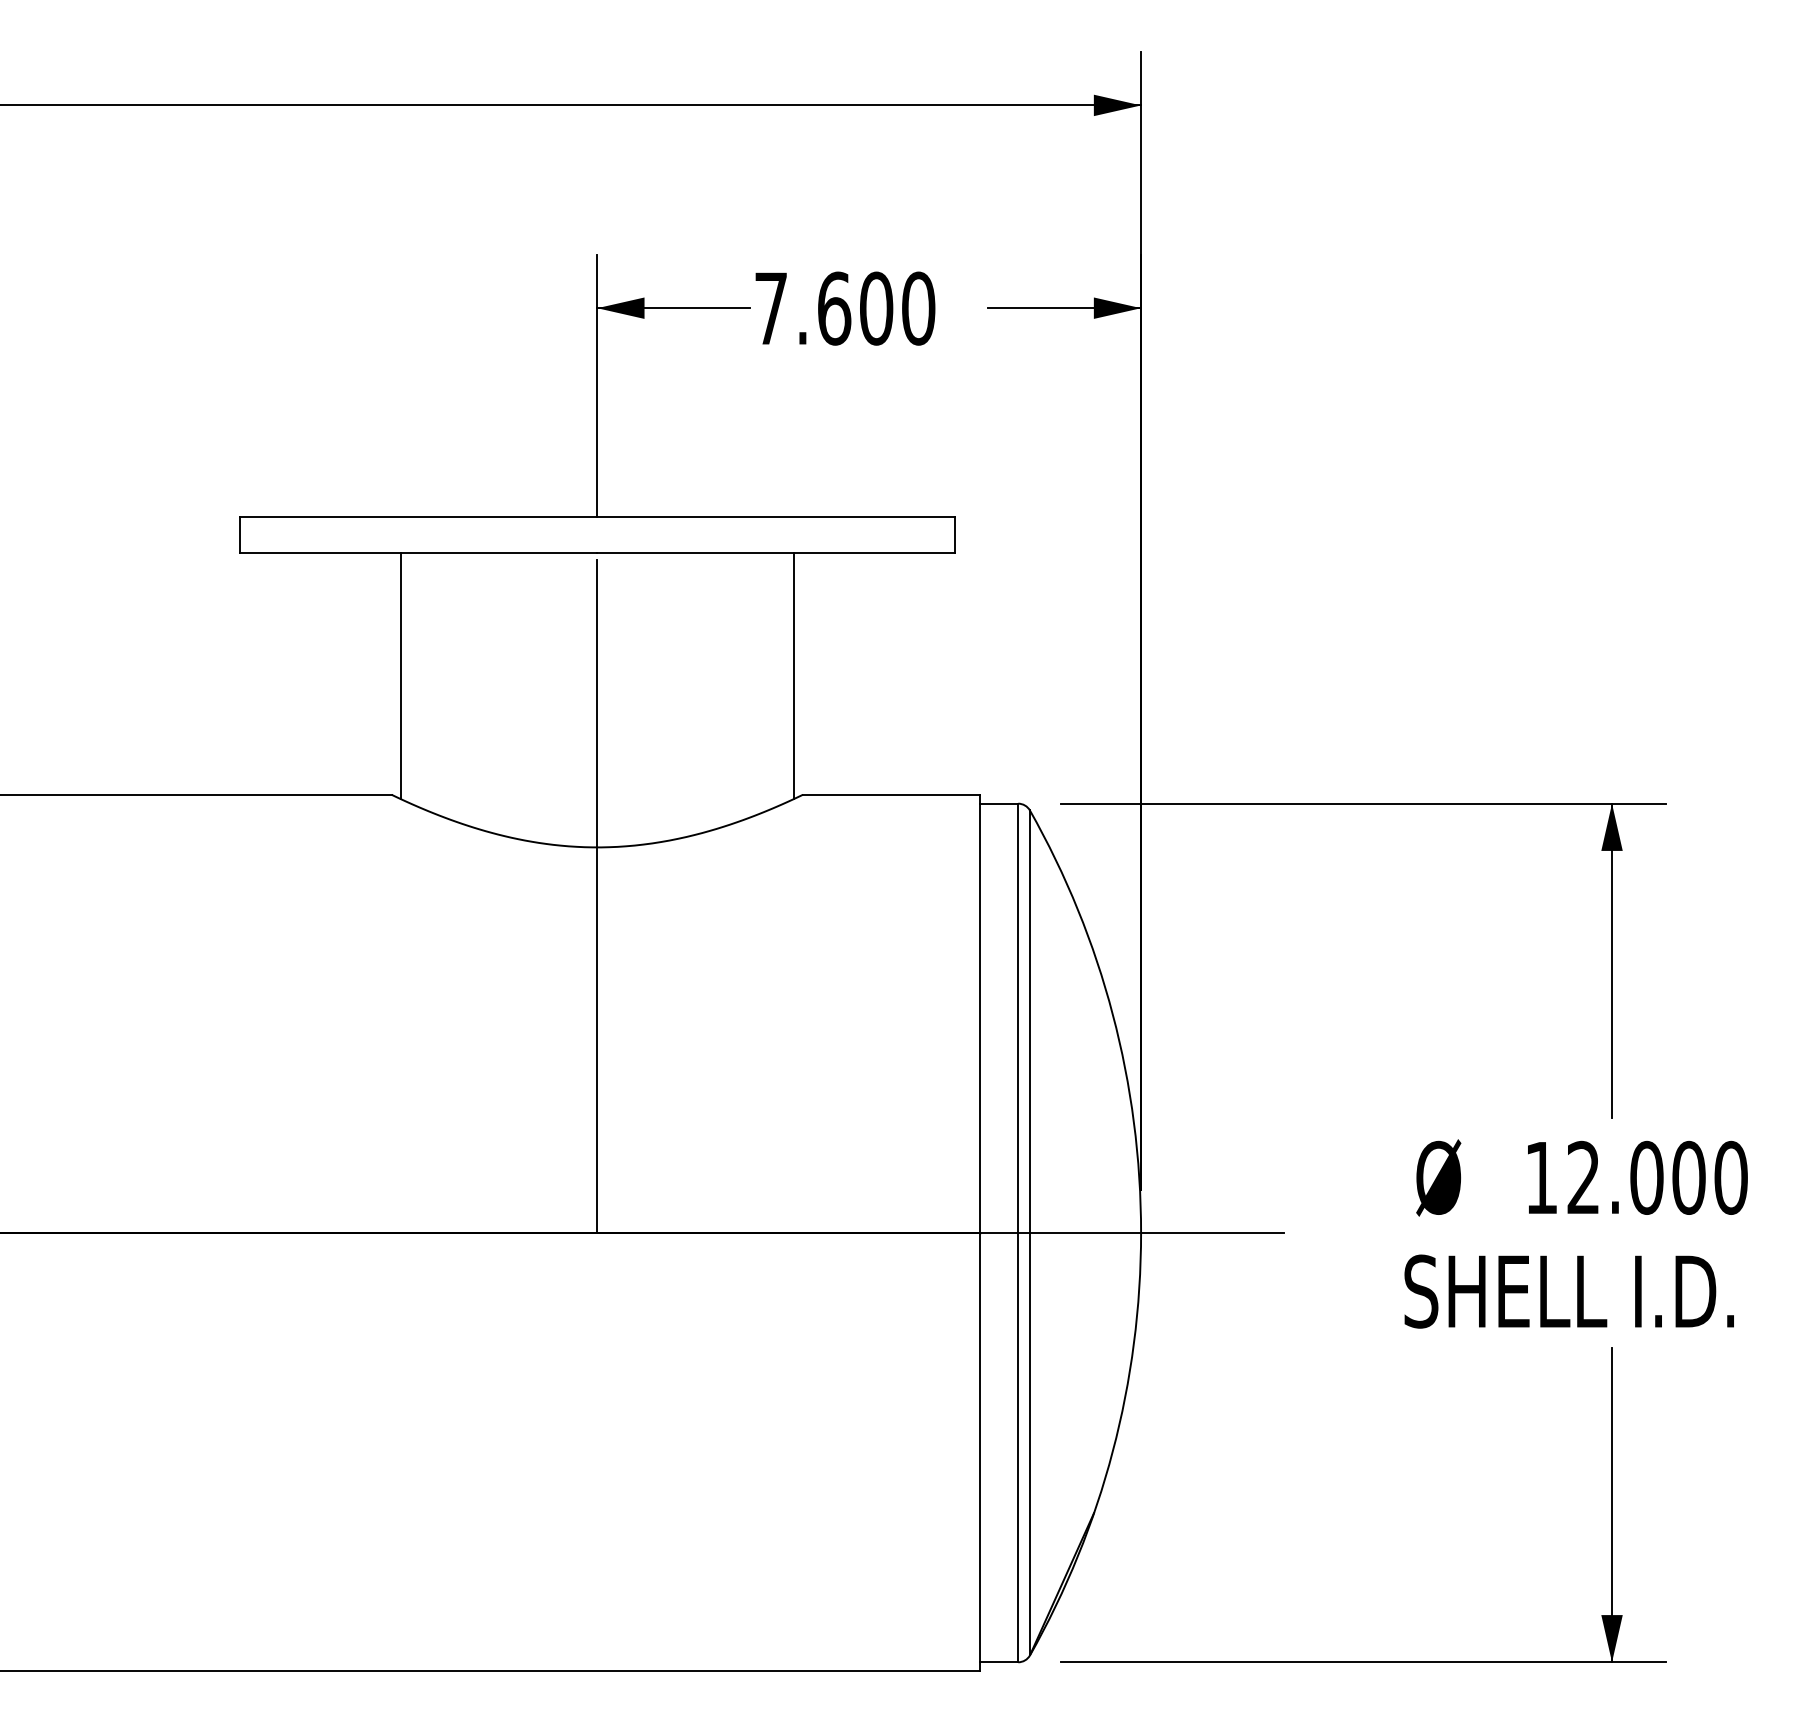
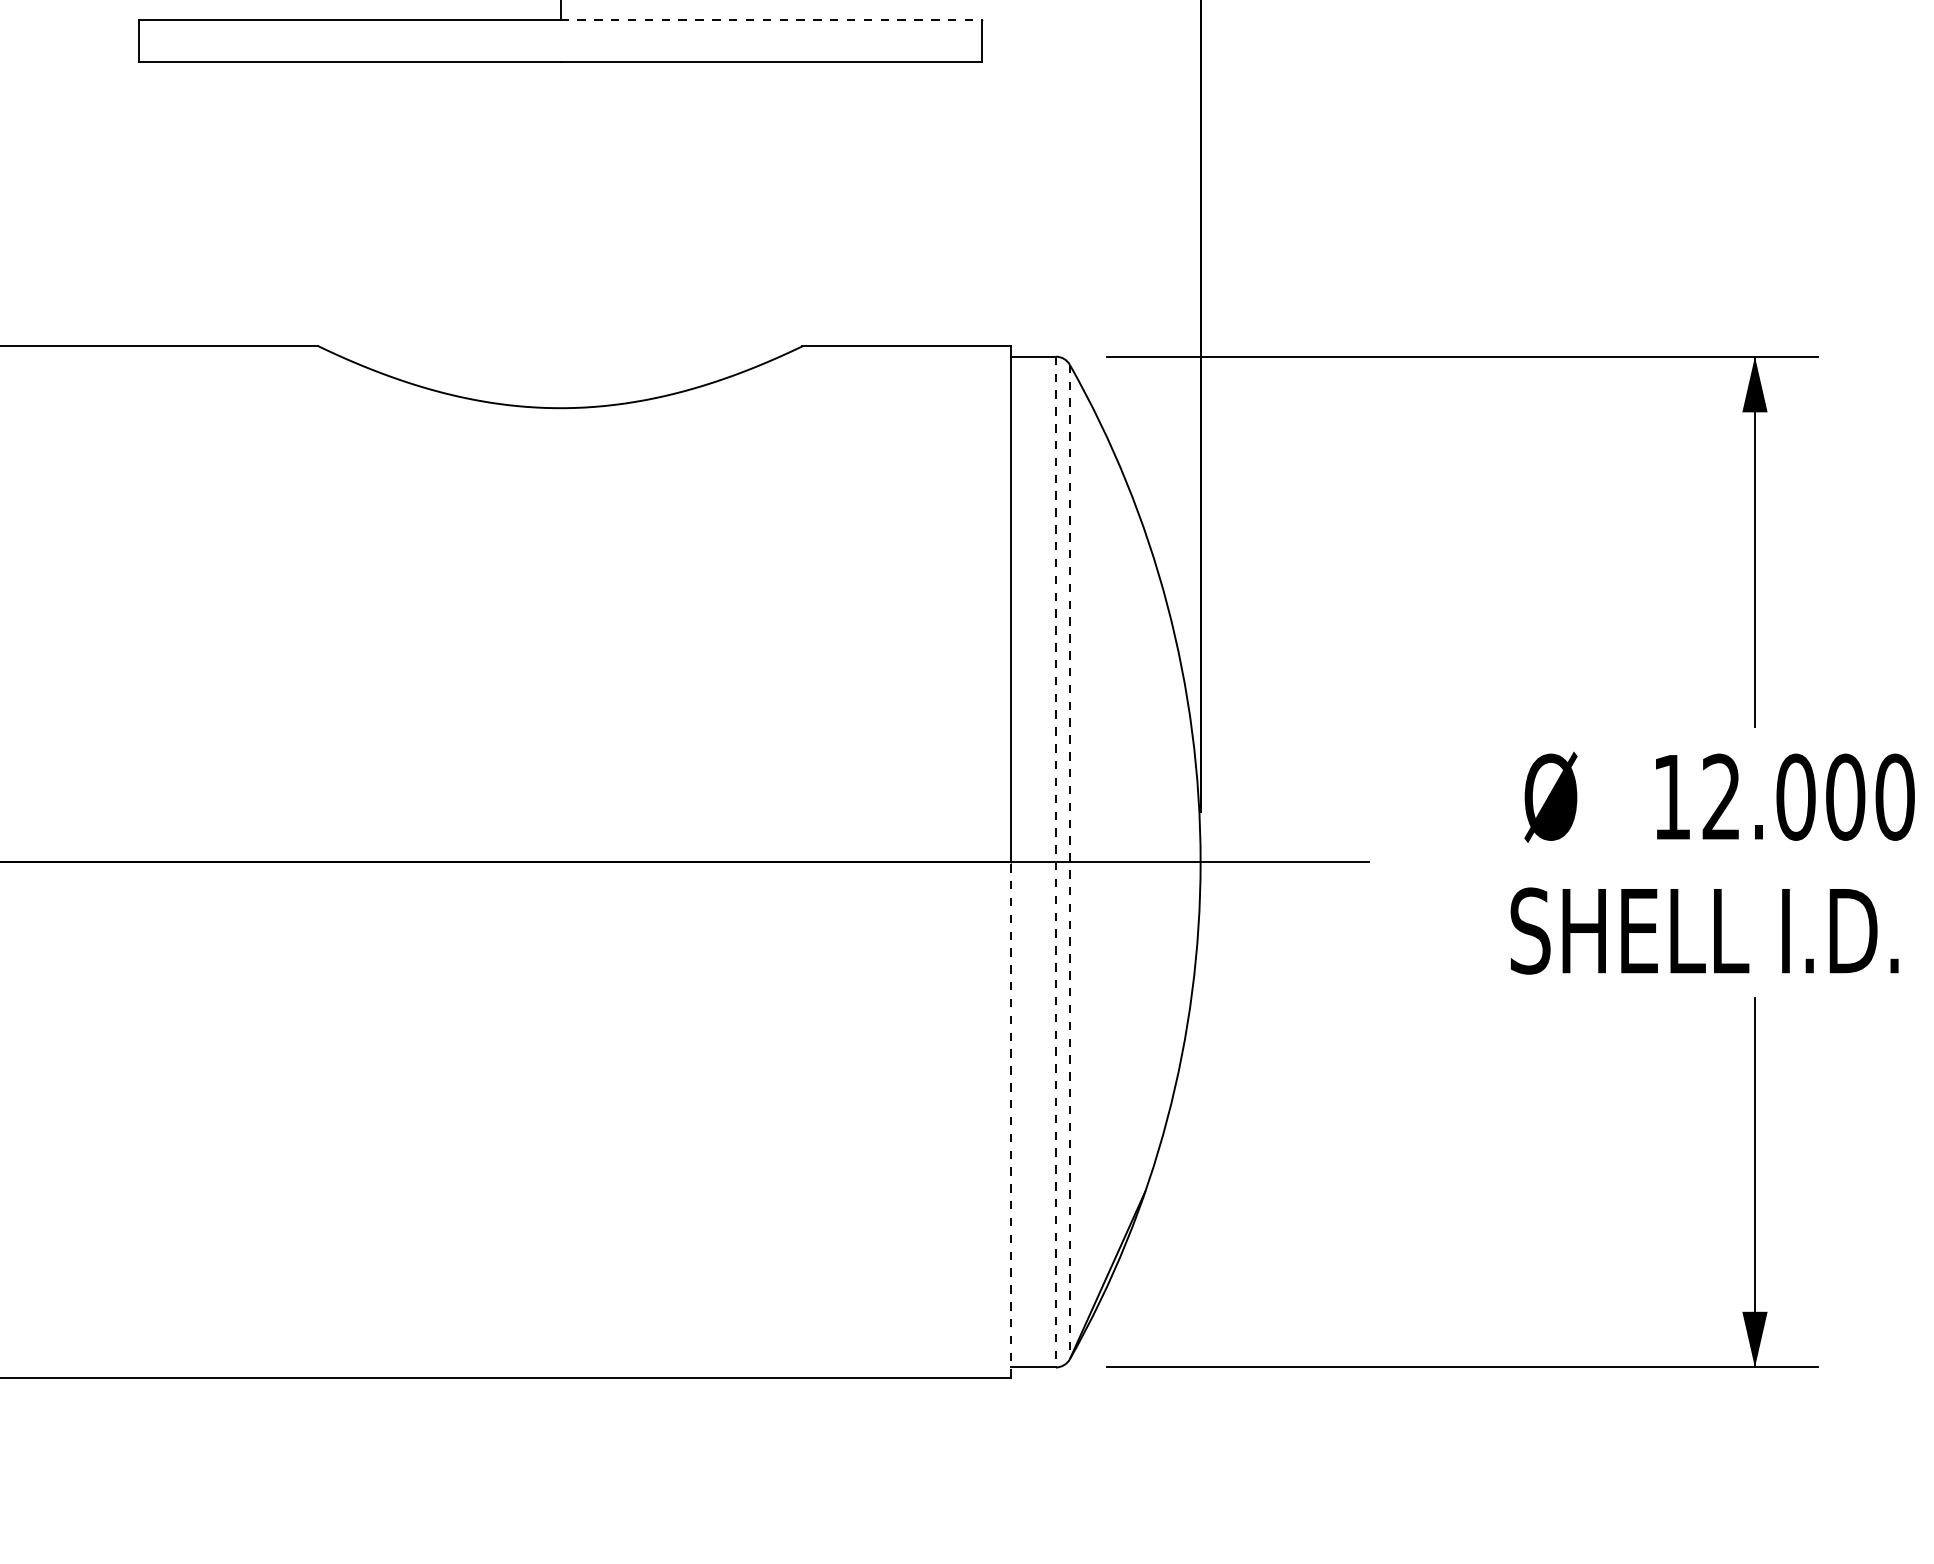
line: (776, 517) -> (771, 19), solid -> dashed
line: (400, 675) -> (328, 205), removed
line: (794, 675) -> (792, 205), removed
line: (597, 896) -> (560, 465), removed
line: (1018, 1233) -> (1056, 862), solid -> dashed
line: (1029, 1233) -> (1069, 862), solid -> dashed
line: (980, 1451) -> (1011, 1119), solid -> dashed

